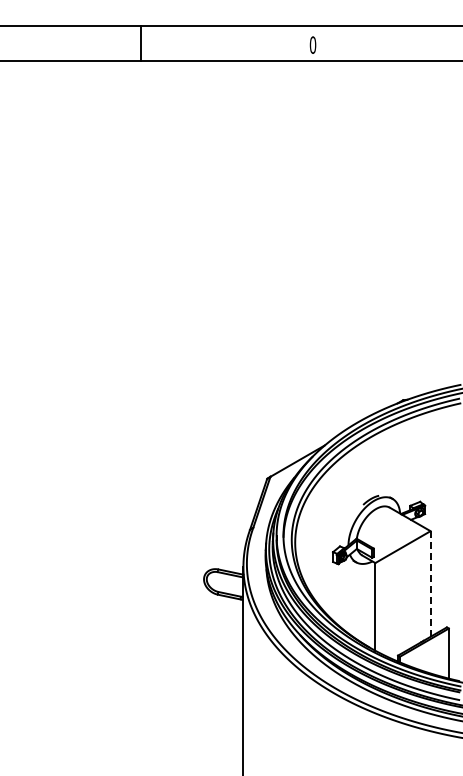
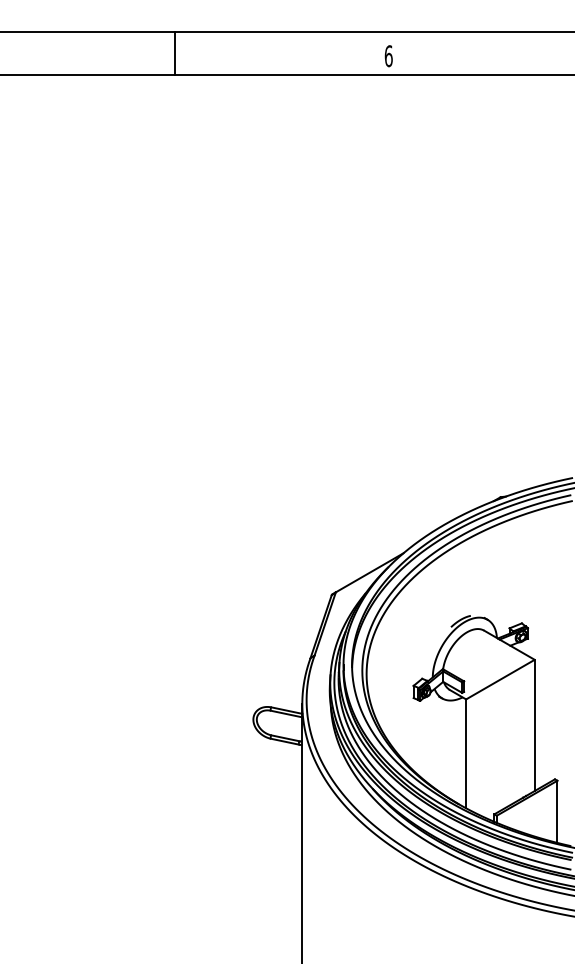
text: (313, 44) -> (389, 55), 0 -> 6
line: (430, 584) -> (534, 726), dashed -> solid

